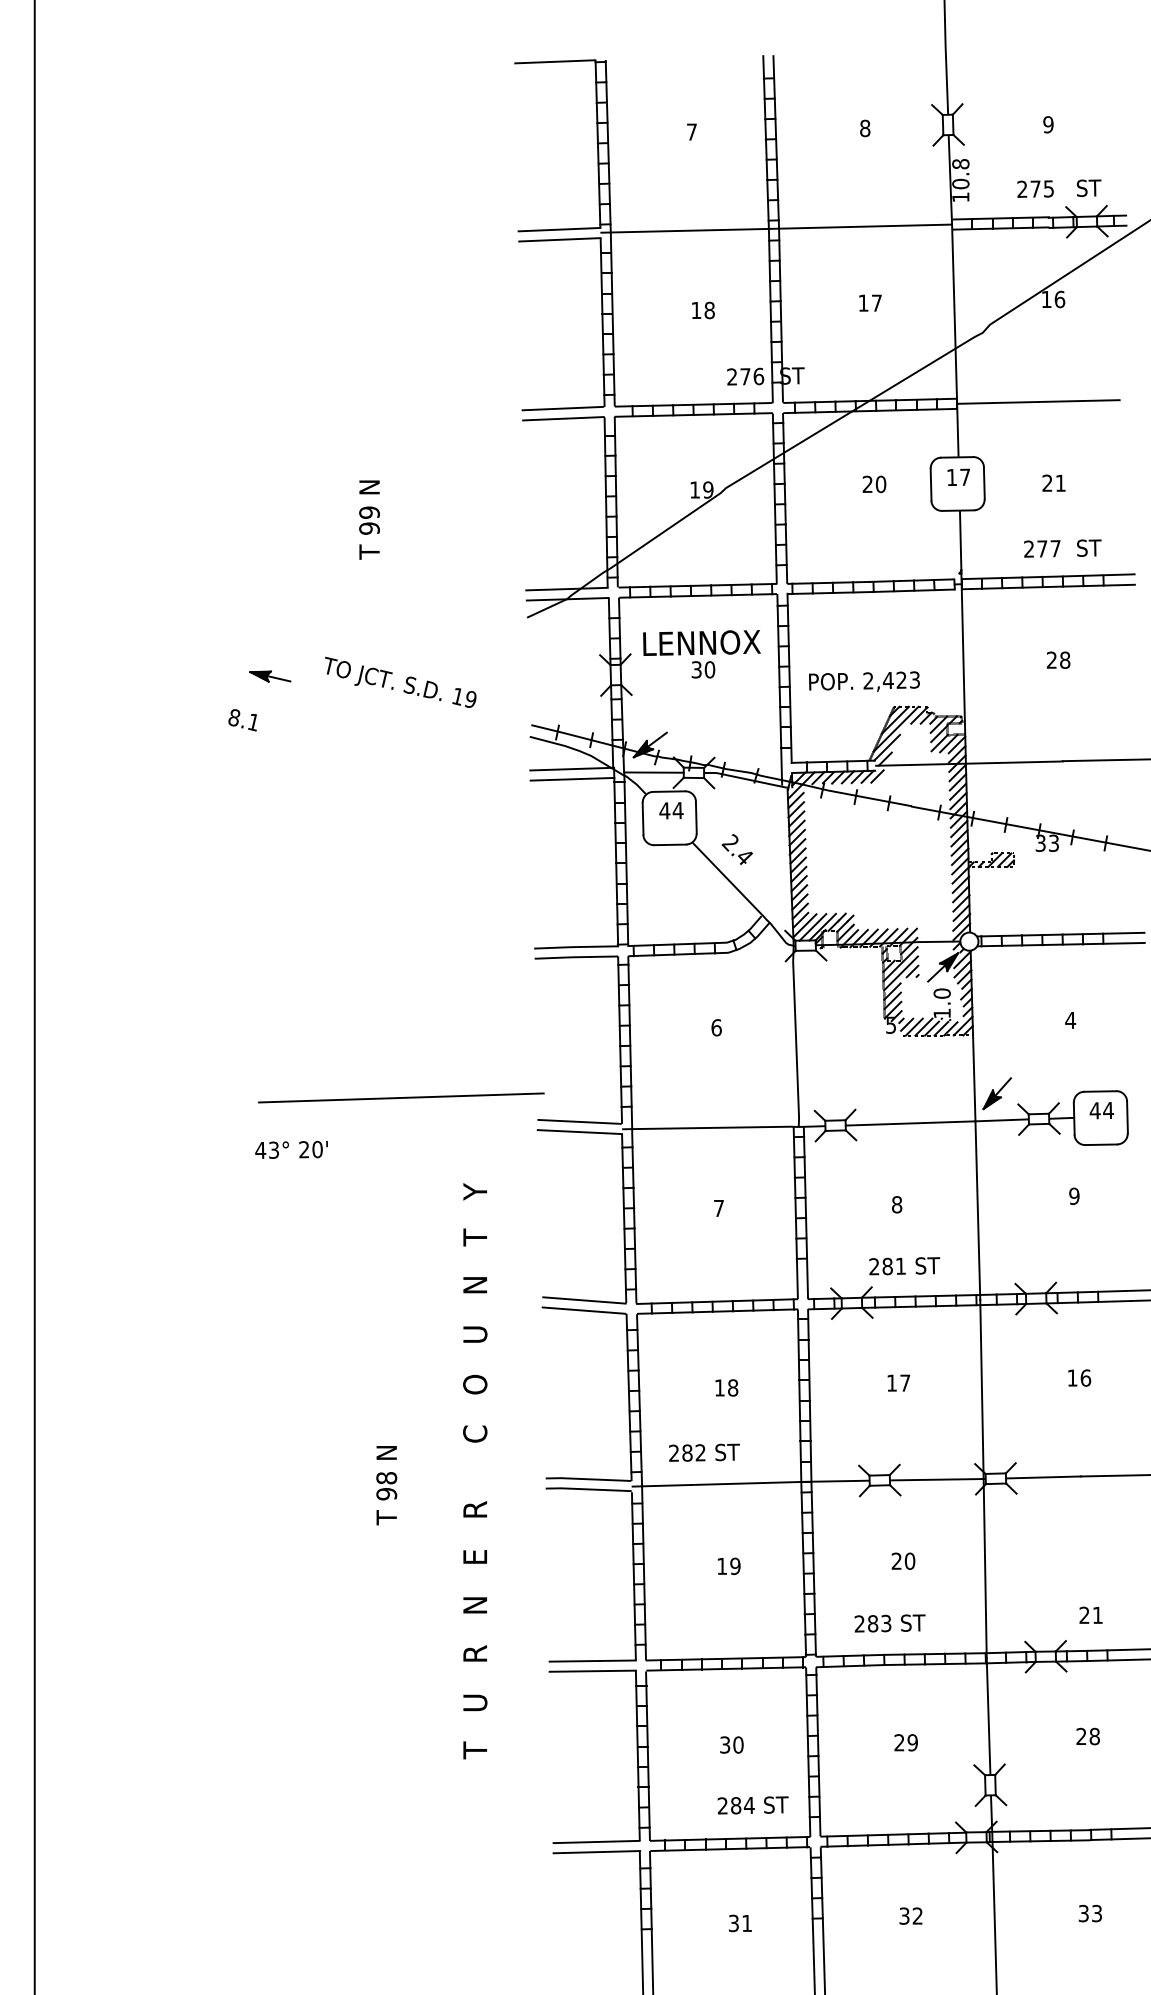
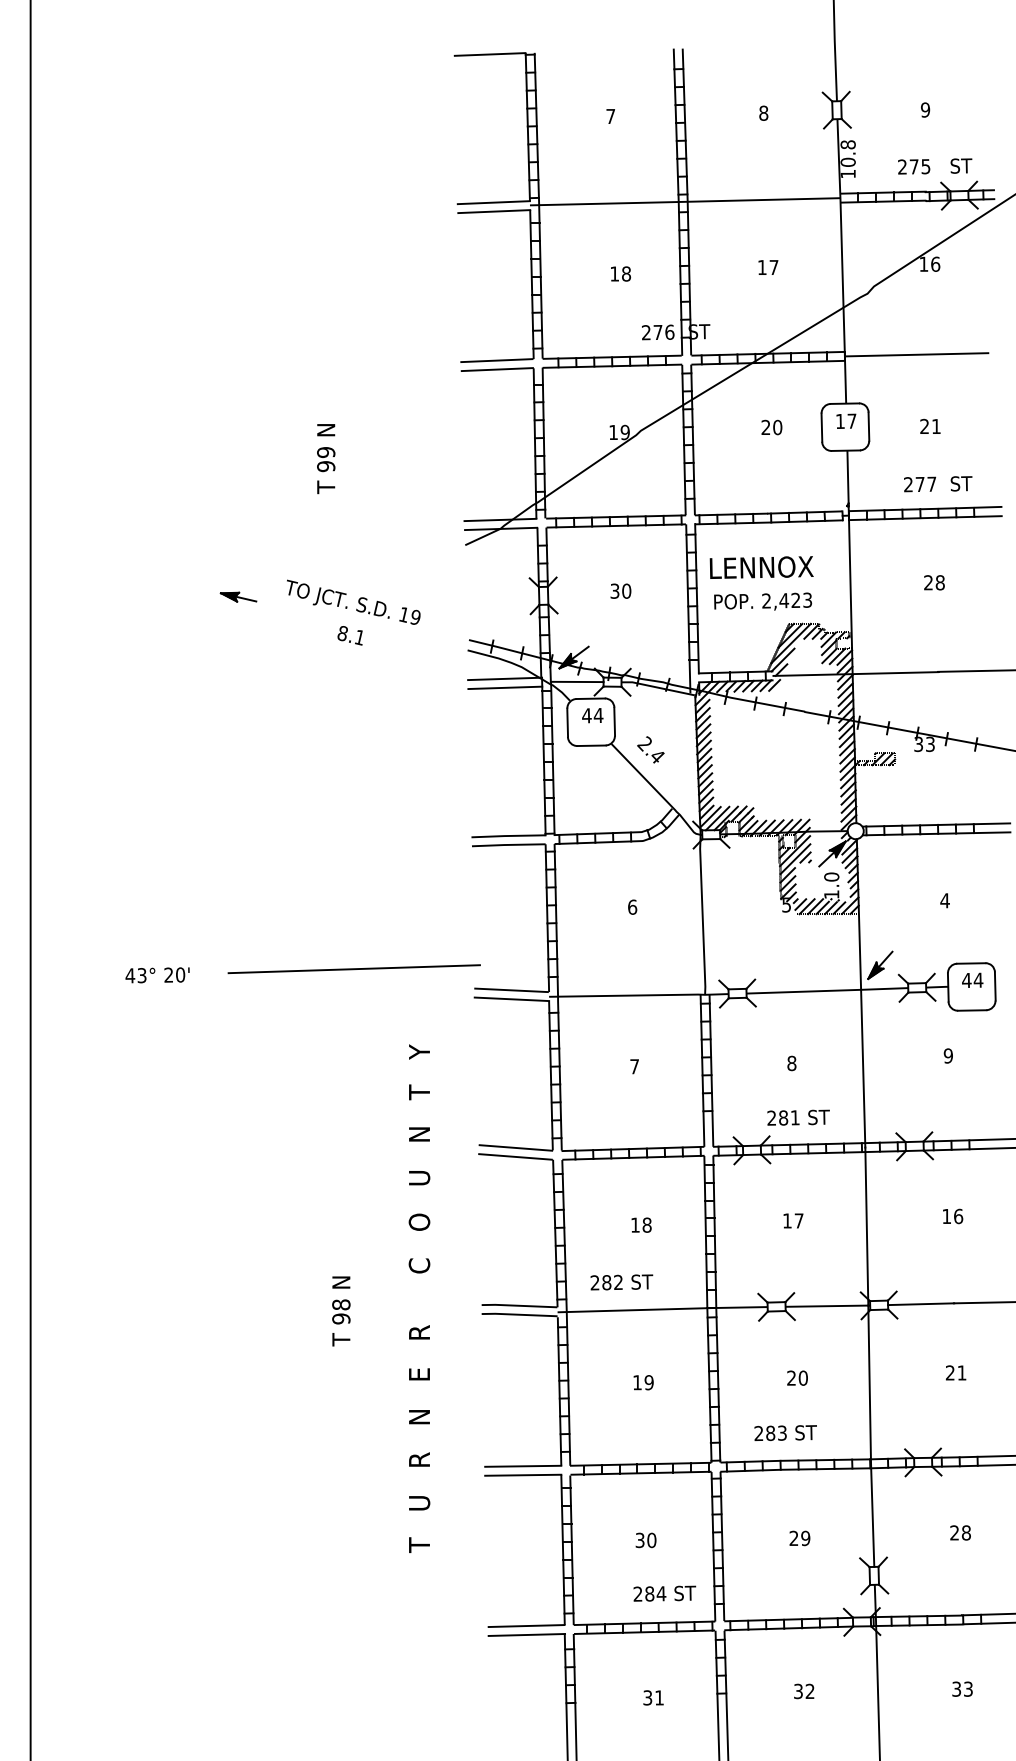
text: (701, 642) -> (761, 567), moved
text: (242, 720) -> (349, 635), moved
text: (291, 1149) -> (157, 974), moved
text: (1090, 1614) -> (955, 1372), moved

